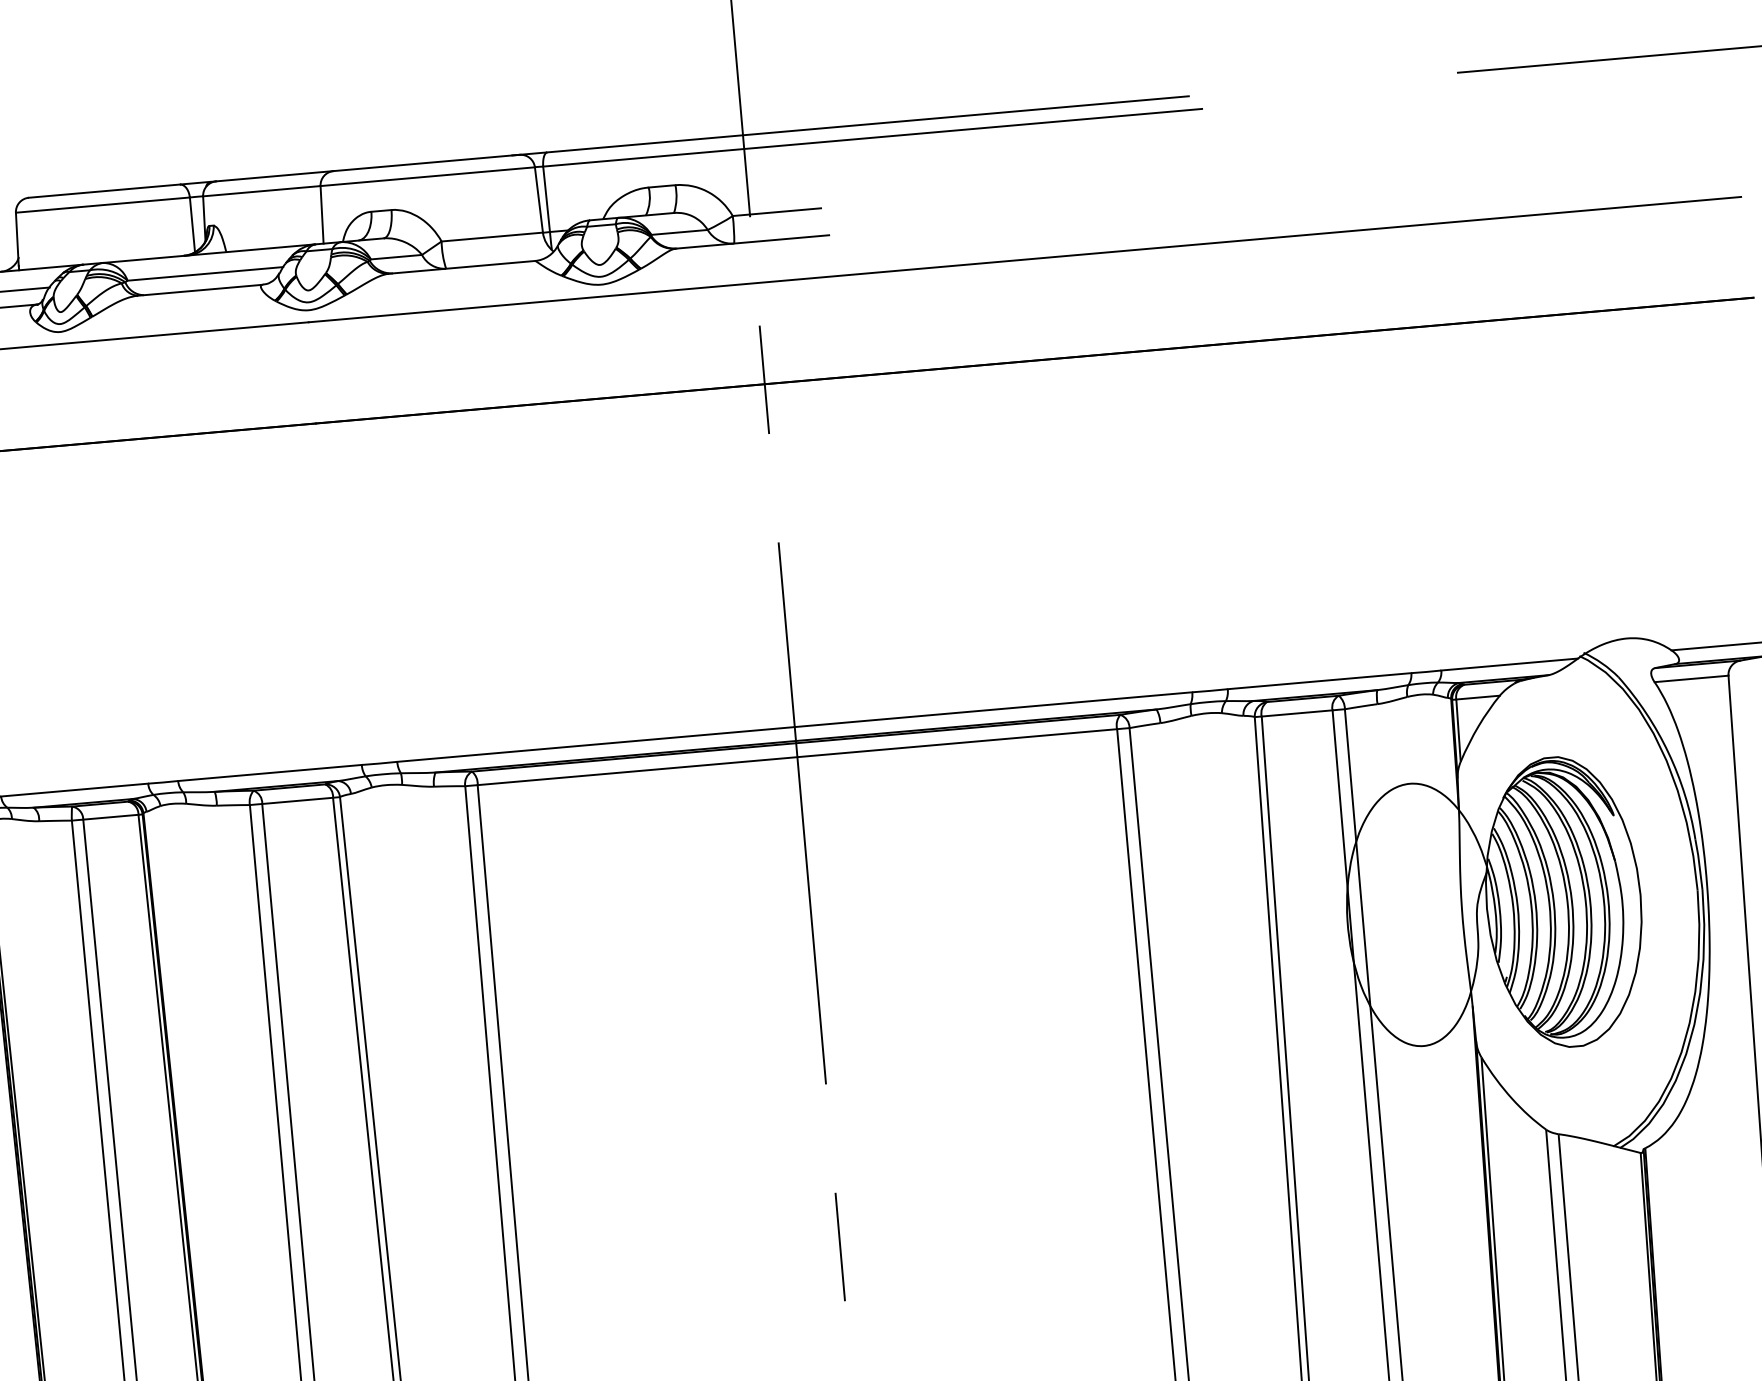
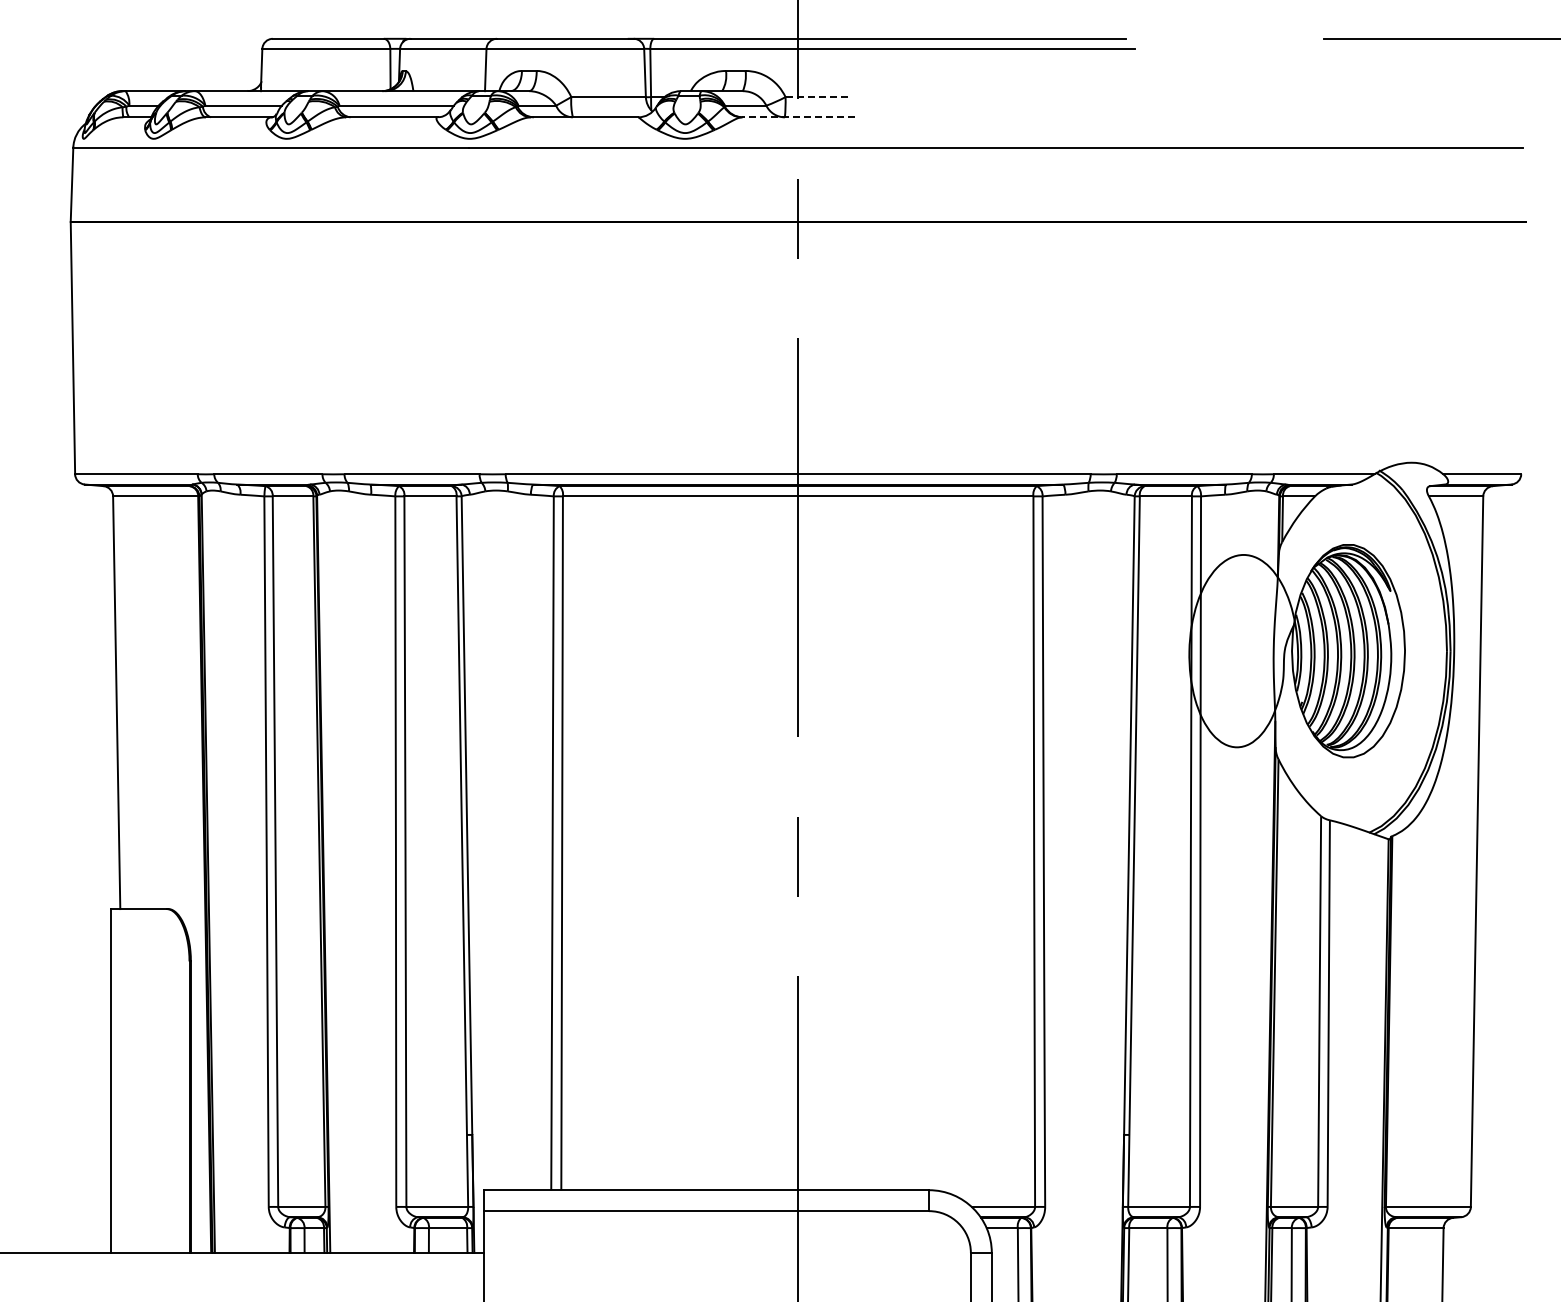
line: (777, 212) -> (818, 97), solid -> dashed
line: (751, 242) -> (797, 117), solid -> dashed

